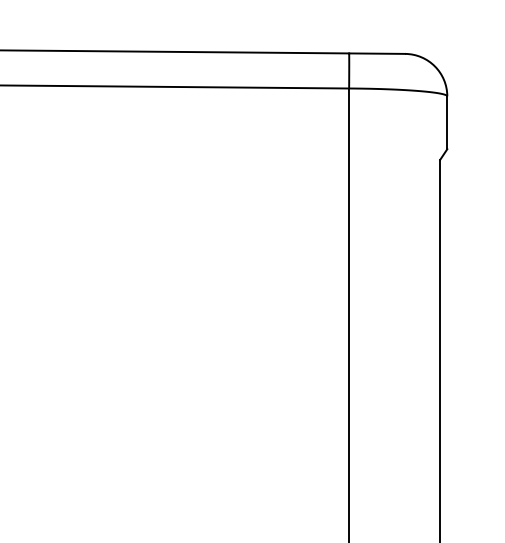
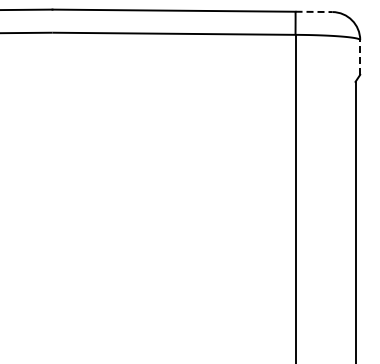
line: (377, 53) -> (314, 11), solid -> dashed
line: (447, 121) -> (360, 56), solid -> dashed

